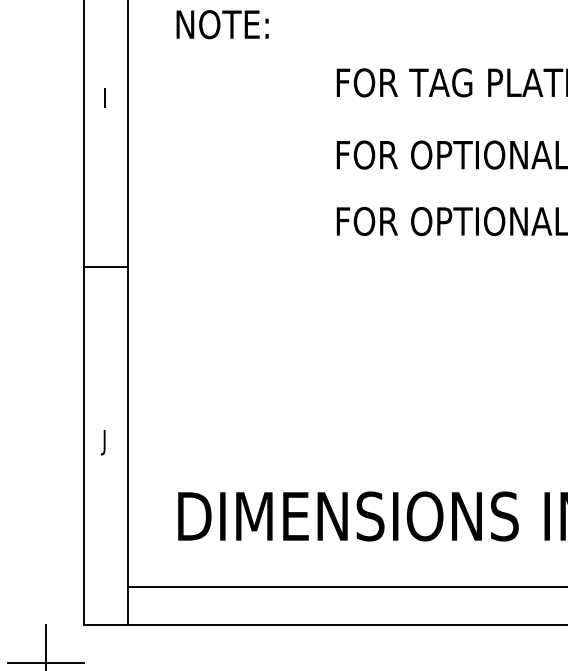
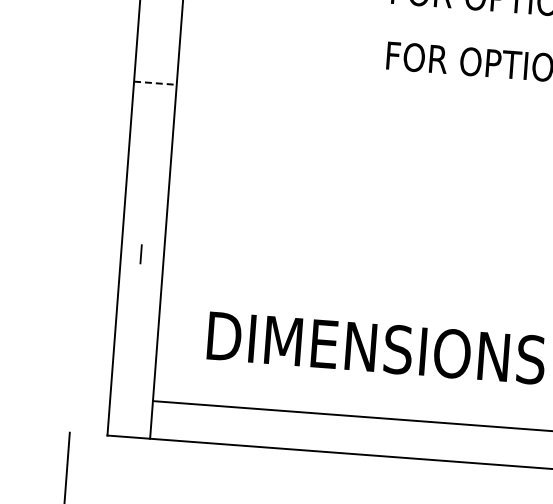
line: (106, 266) -> (155, 82), solid -> dashed
text: (103, 442) -> (139, 256), J -> I
line: (46, 662) -> (67, 470), removed

